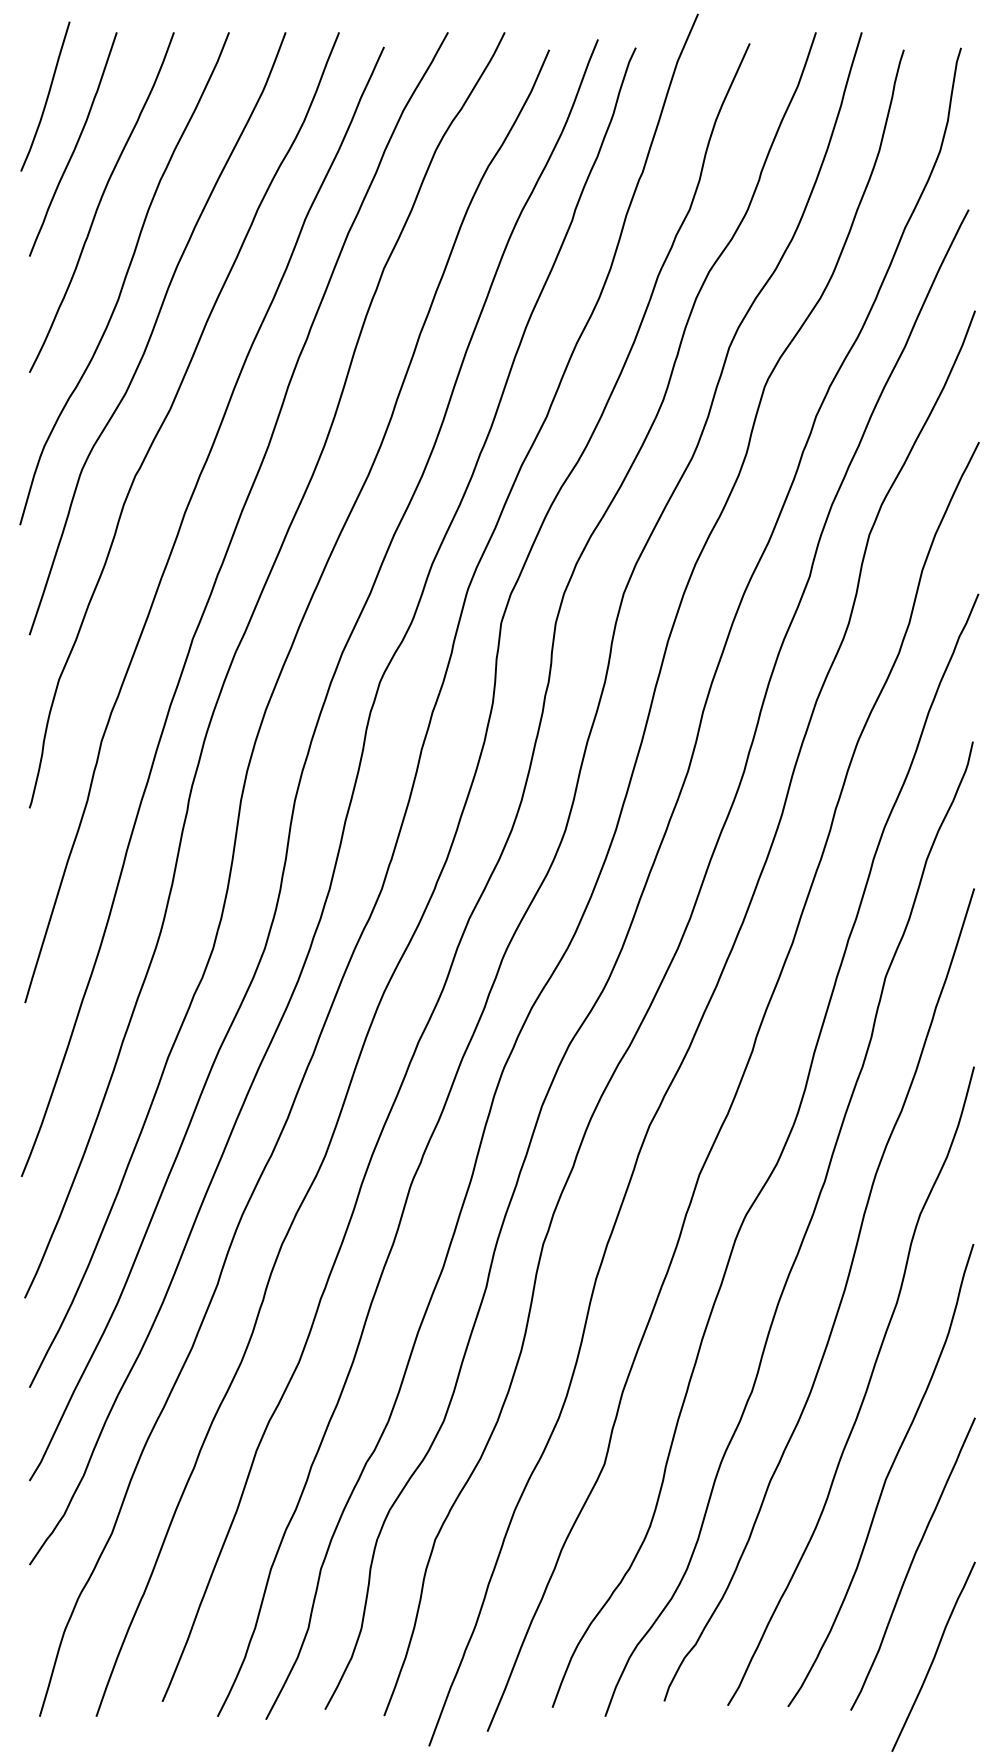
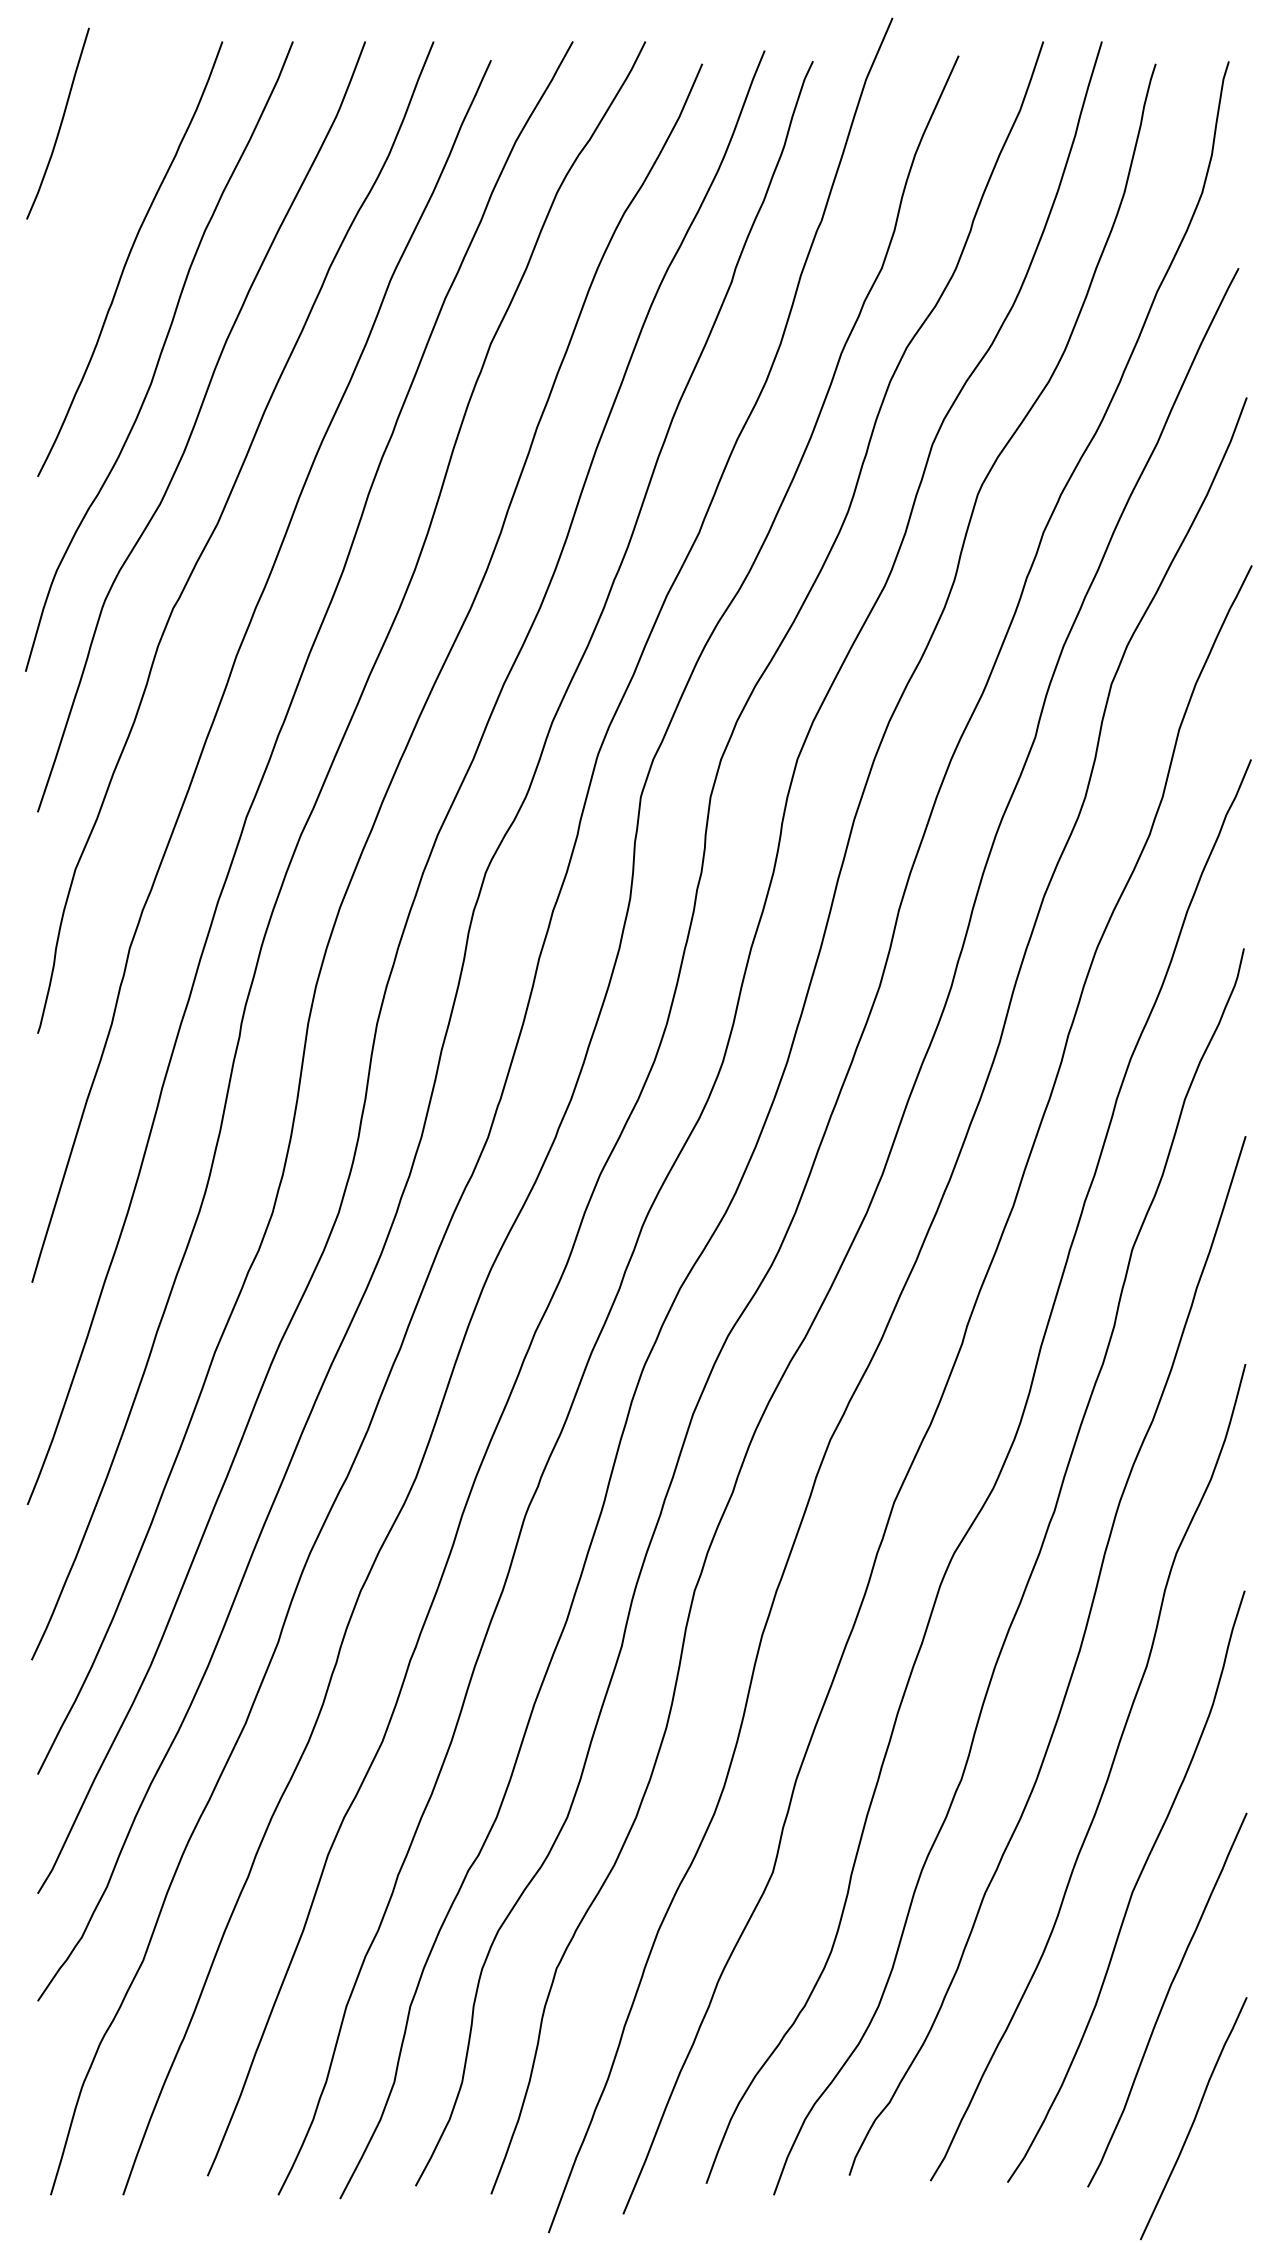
curve: (75, 144) -> (96, 184), removed

